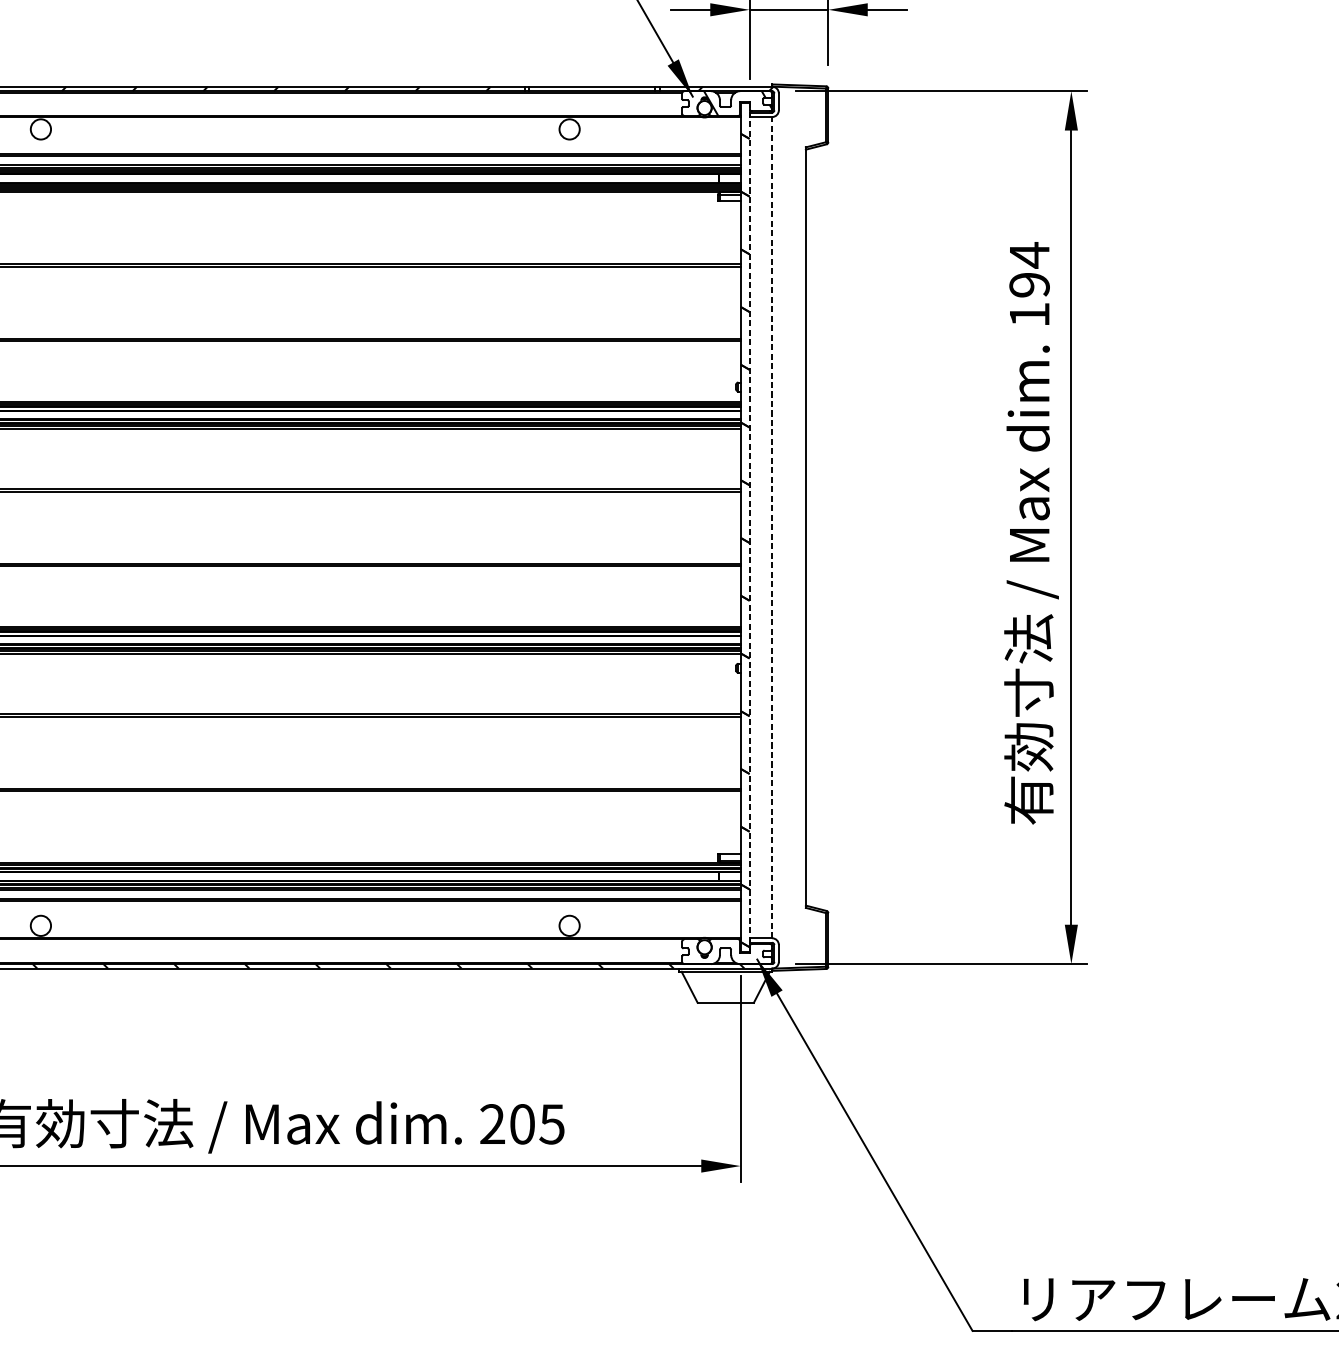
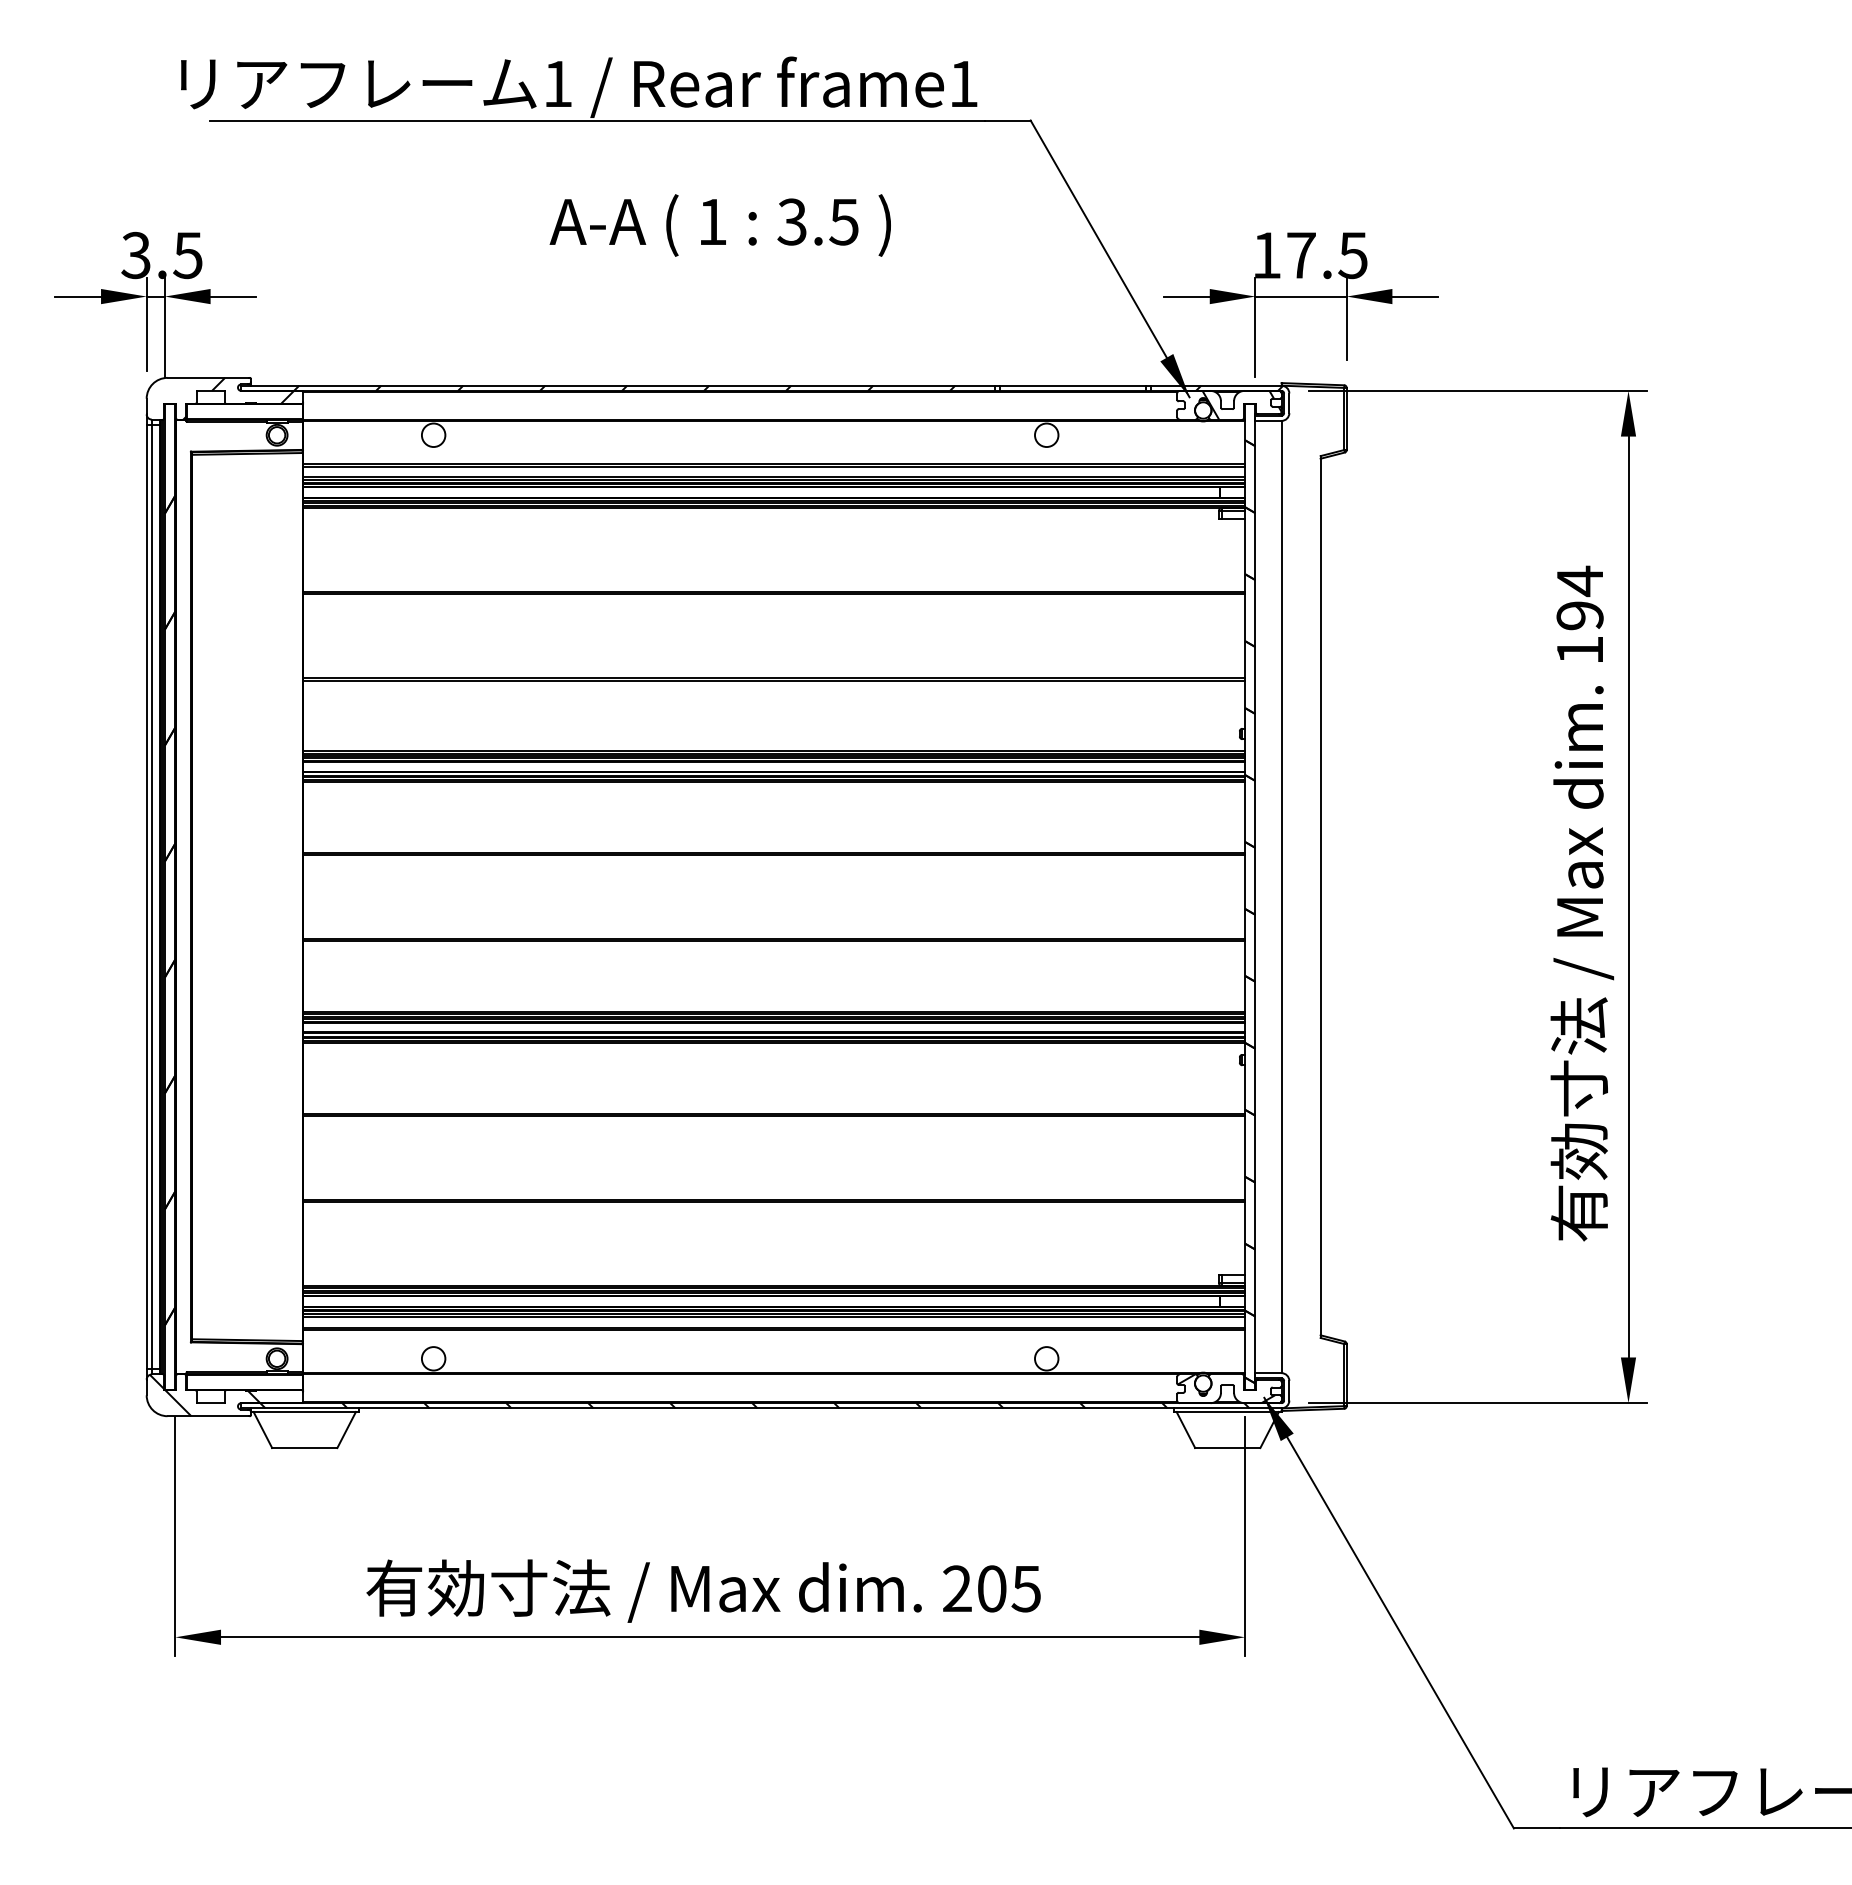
line: (772, 527) -> (1281, 896), dashed -> solid
line: (749, 528) -> (1255, 897), dashed -> solid
hatch: (724, 951) -> (1226, 1388), added

